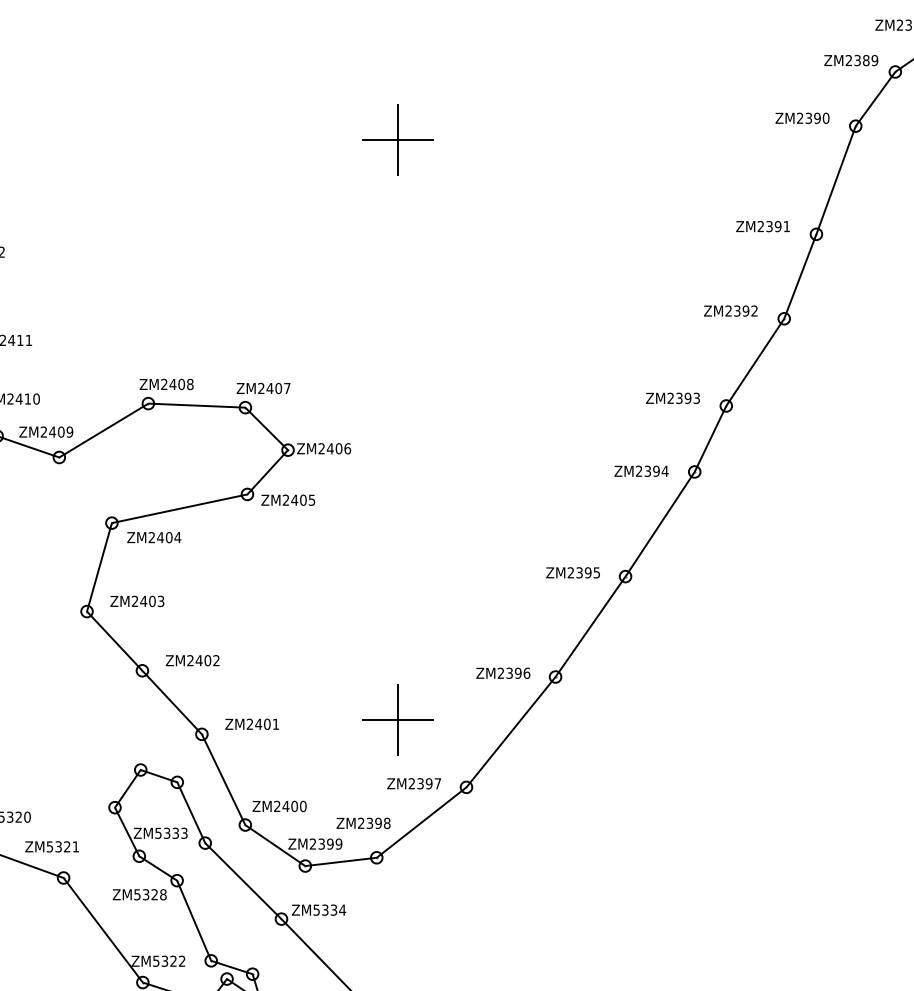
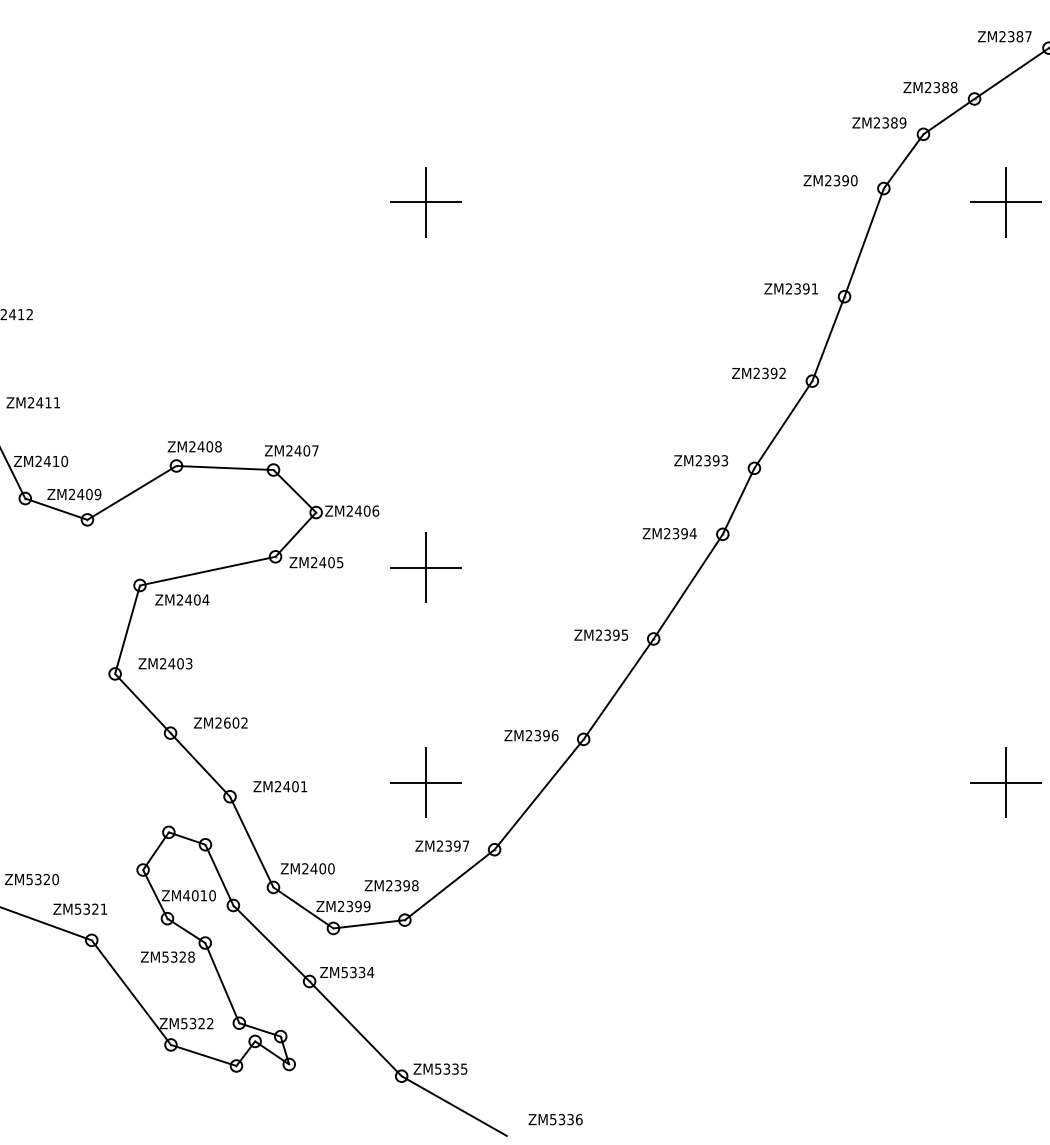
part: (397, 505) -> (425, 567), added
text: (198, 660) -> (226, 722), ZM2402 -> ZM2602
text: (171, 833) -> (199, 895), ZM5333 -> ZM4010

